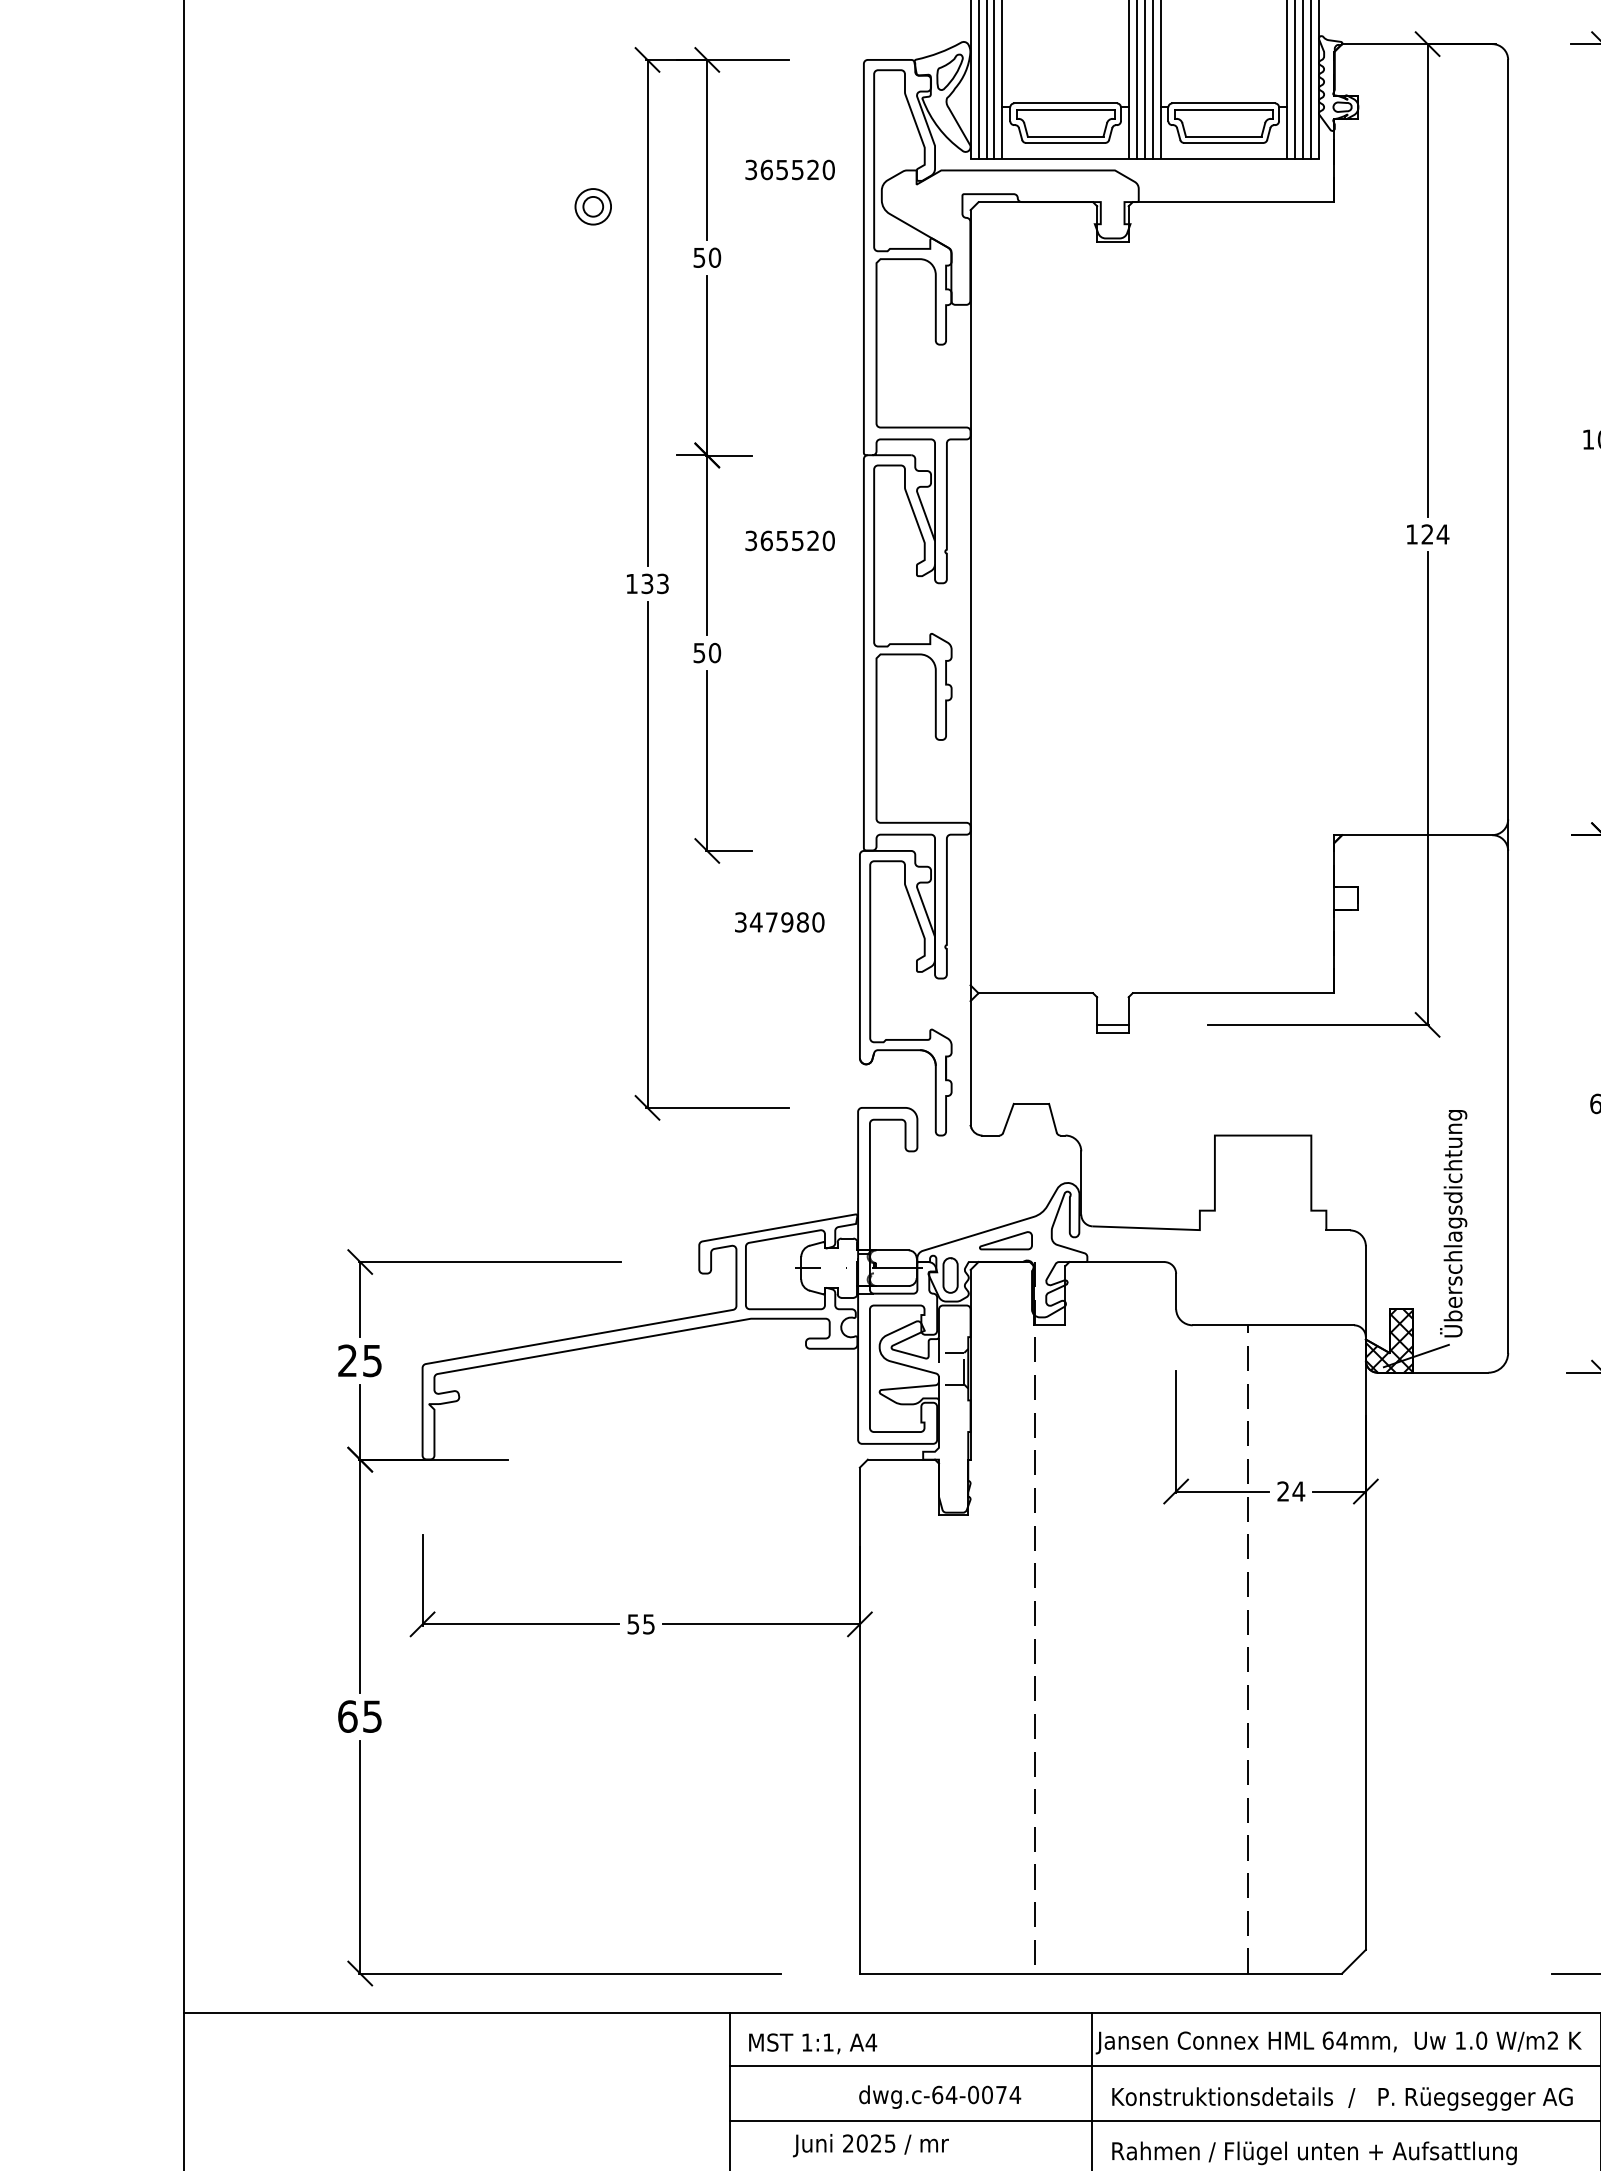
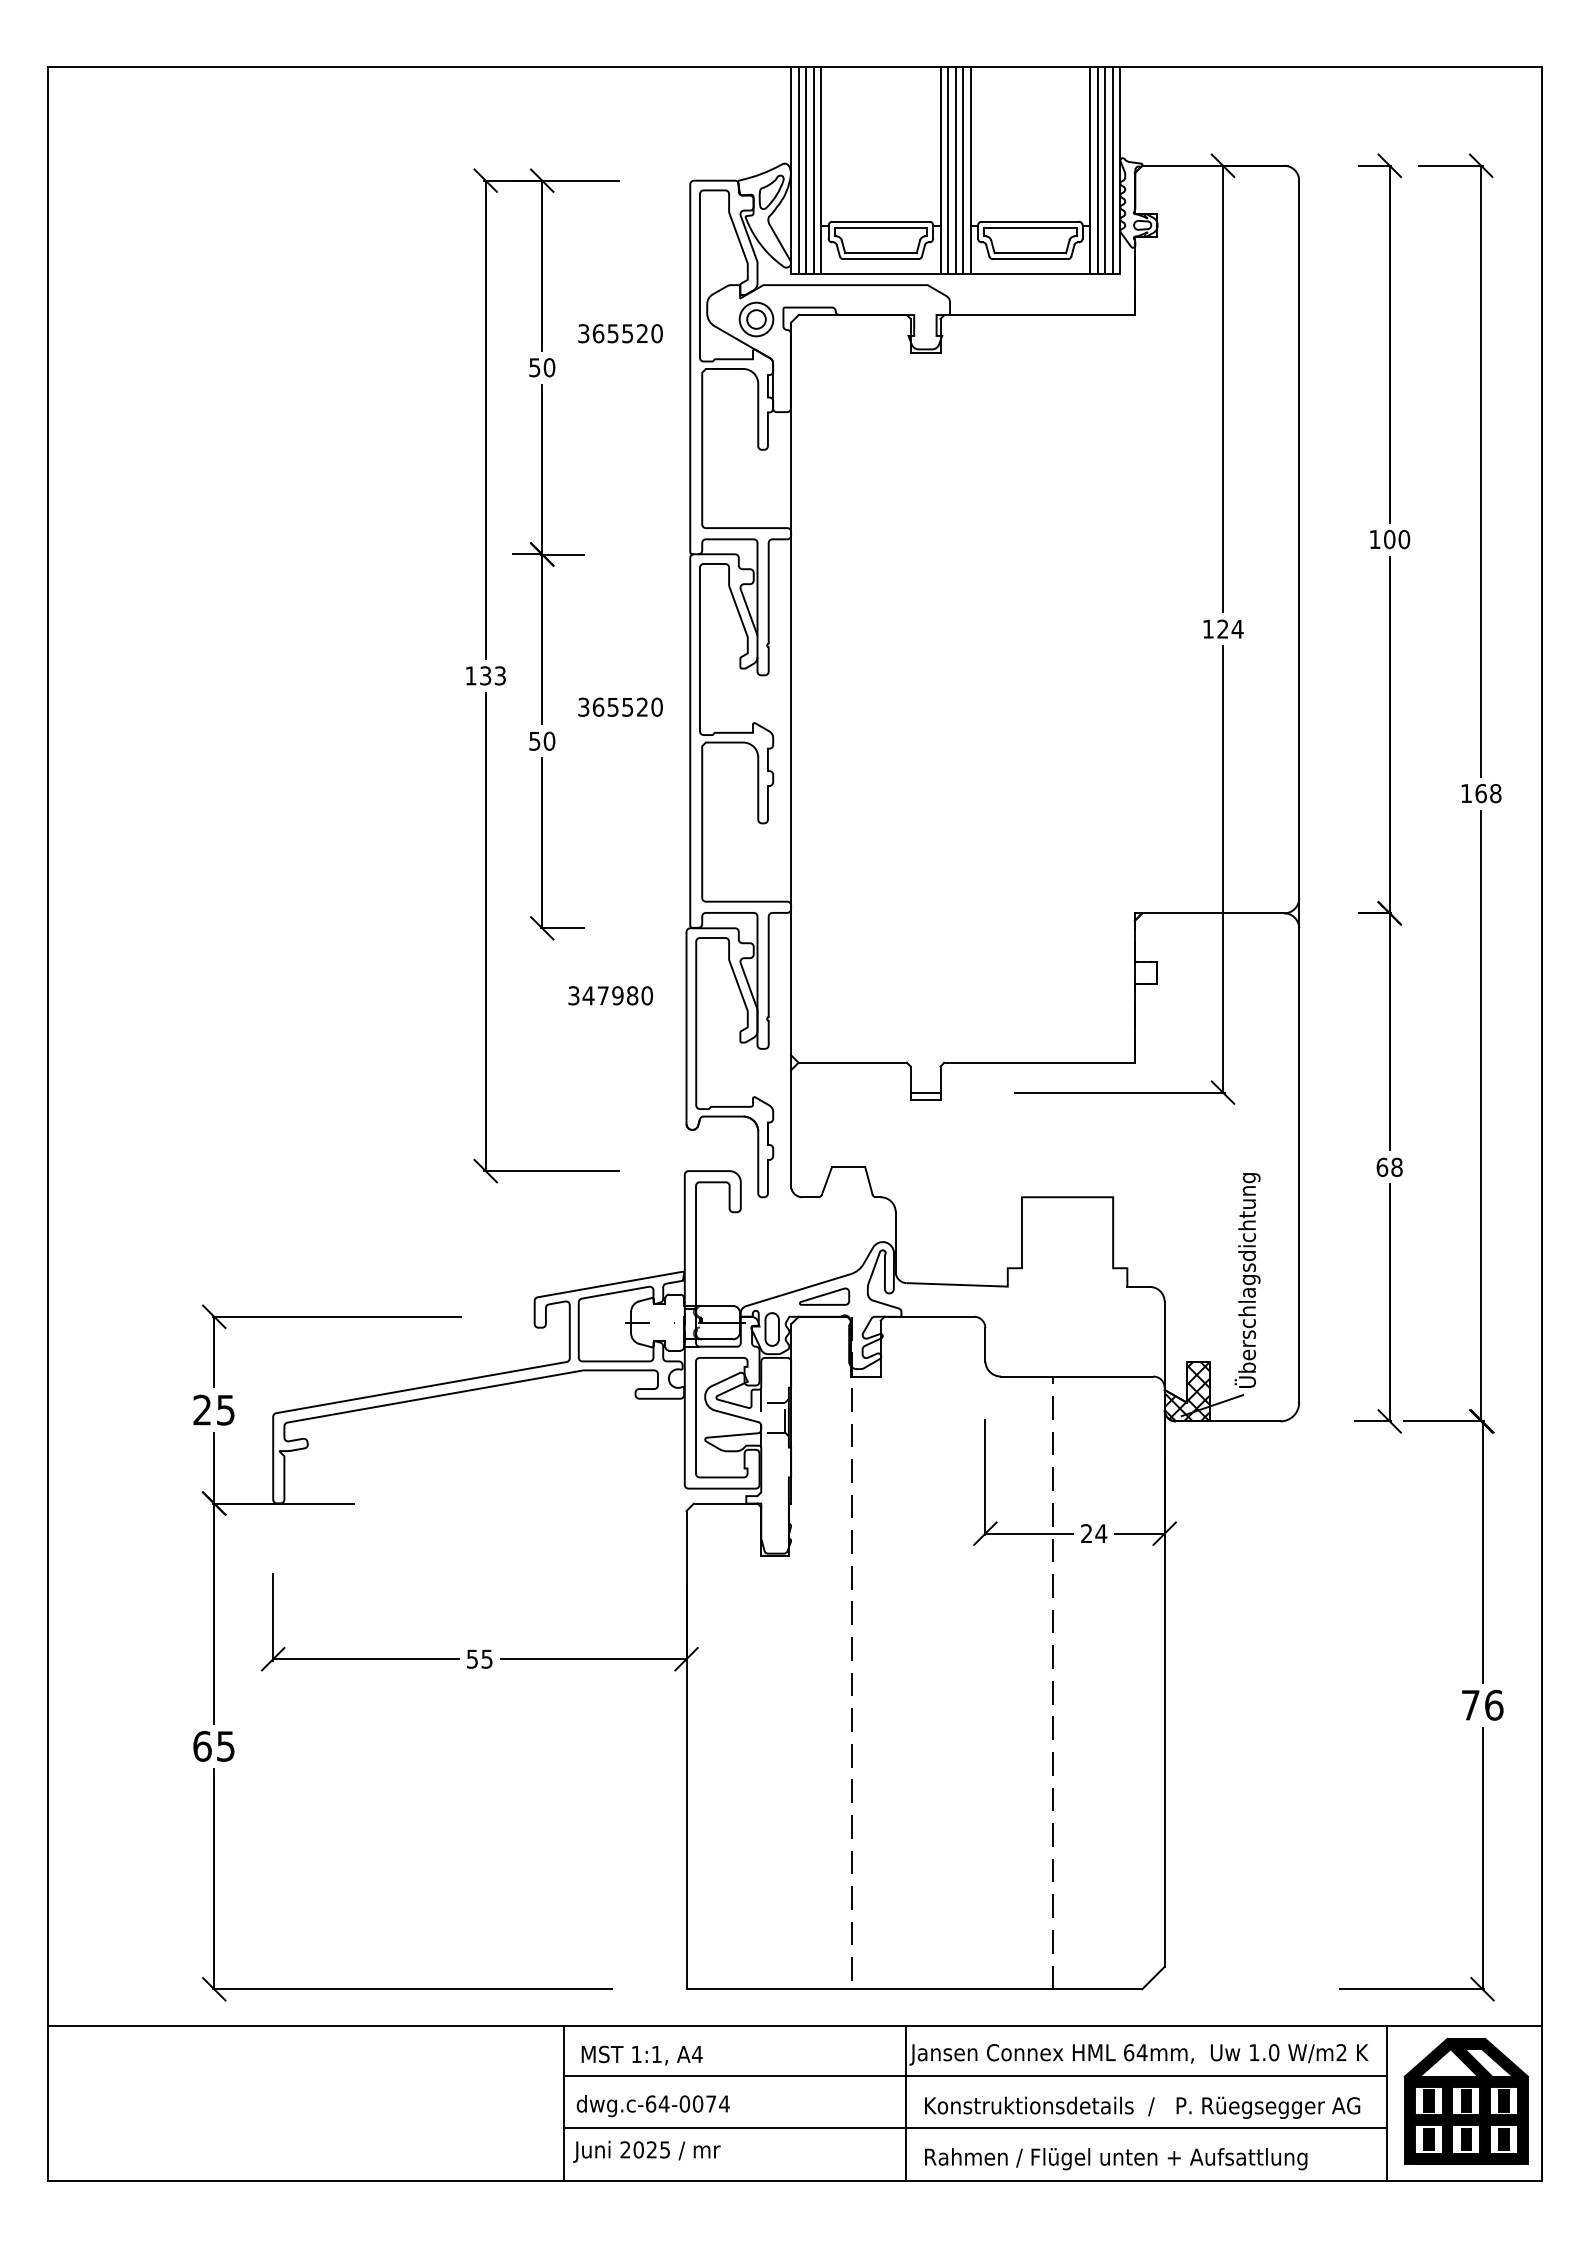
text: (790, 169) -> (620, 333), moved
part: (593, 206) -> (756, 319), moved
text: (790, 540) -> (620, 706), moved
text: (939, 2097) -> (652, 2106), moved
text: (870, 2145) -> (646, 2151), moved

